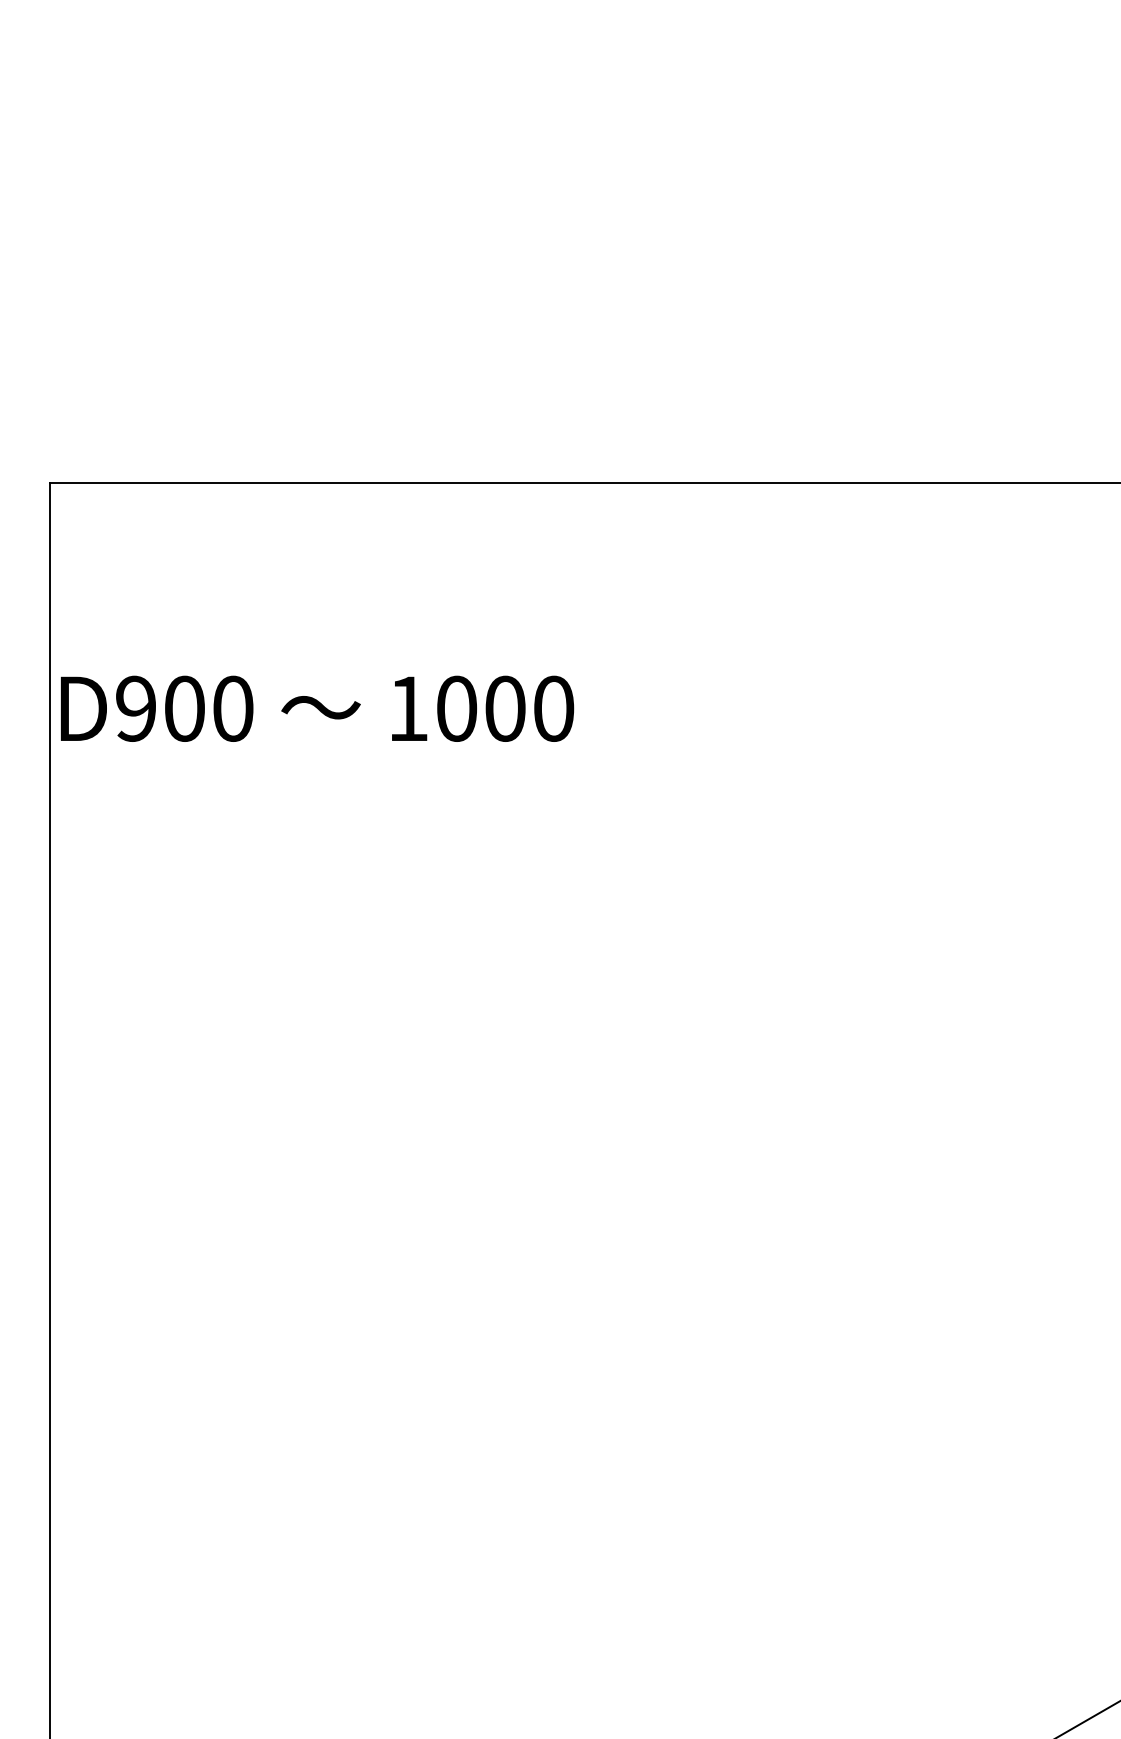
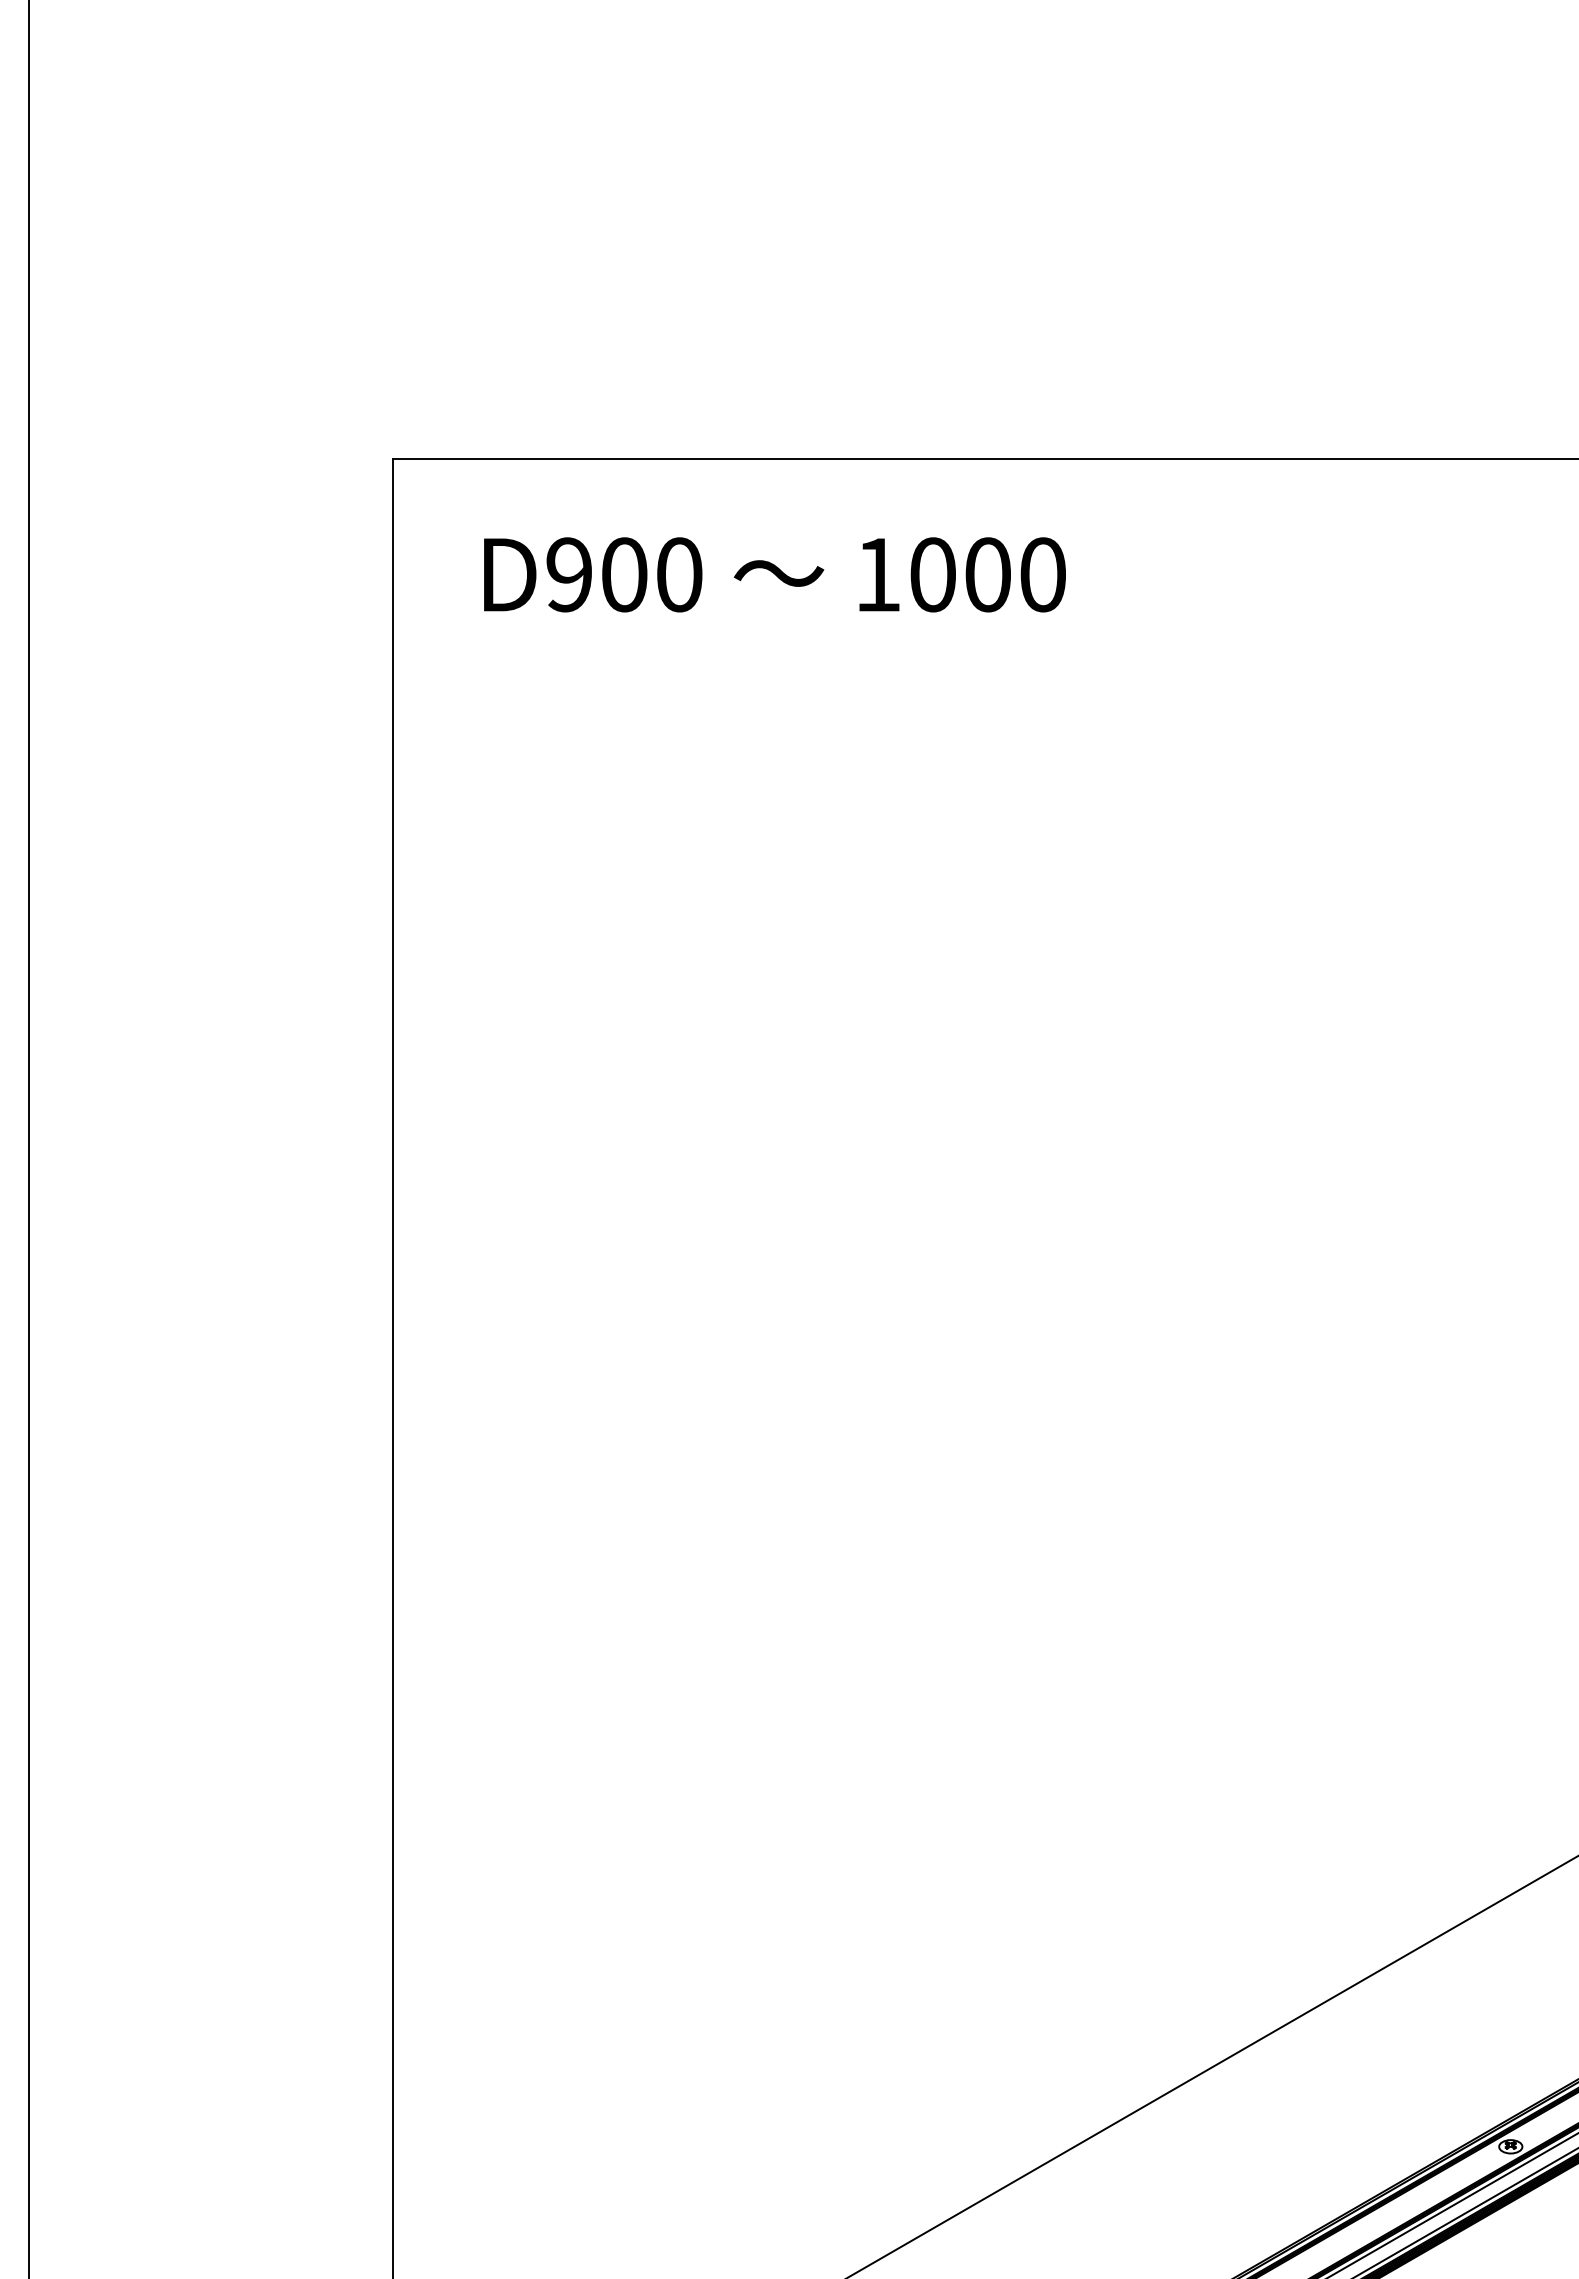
text: (317, 708) -> (774, 574), moved

